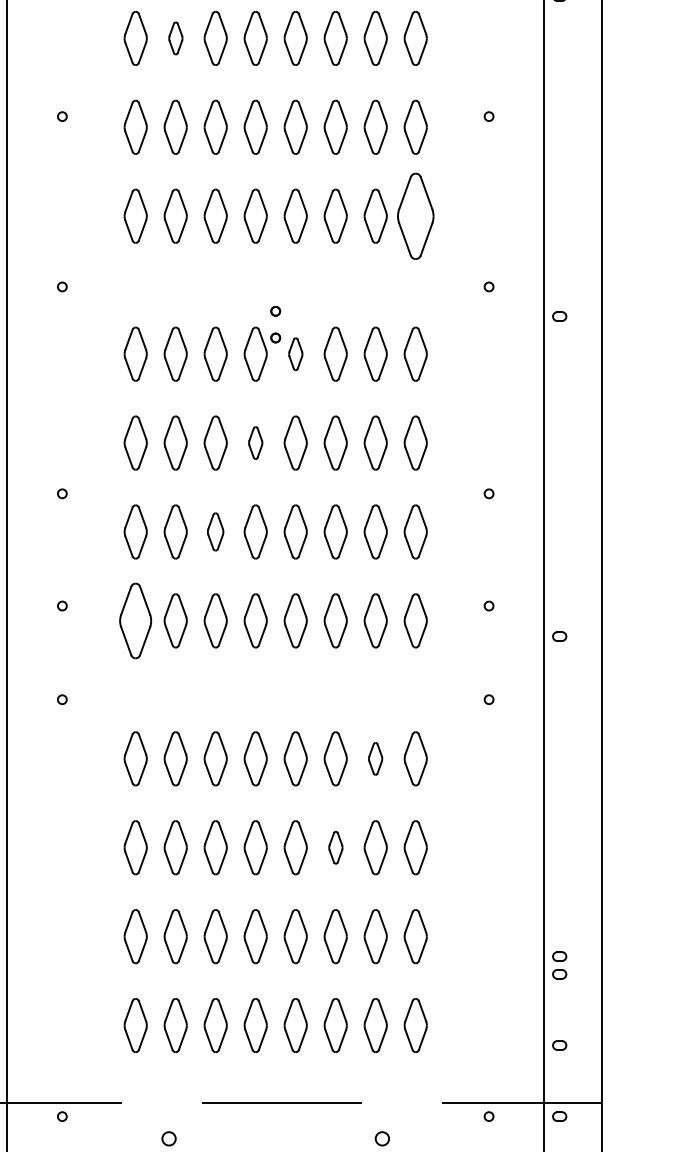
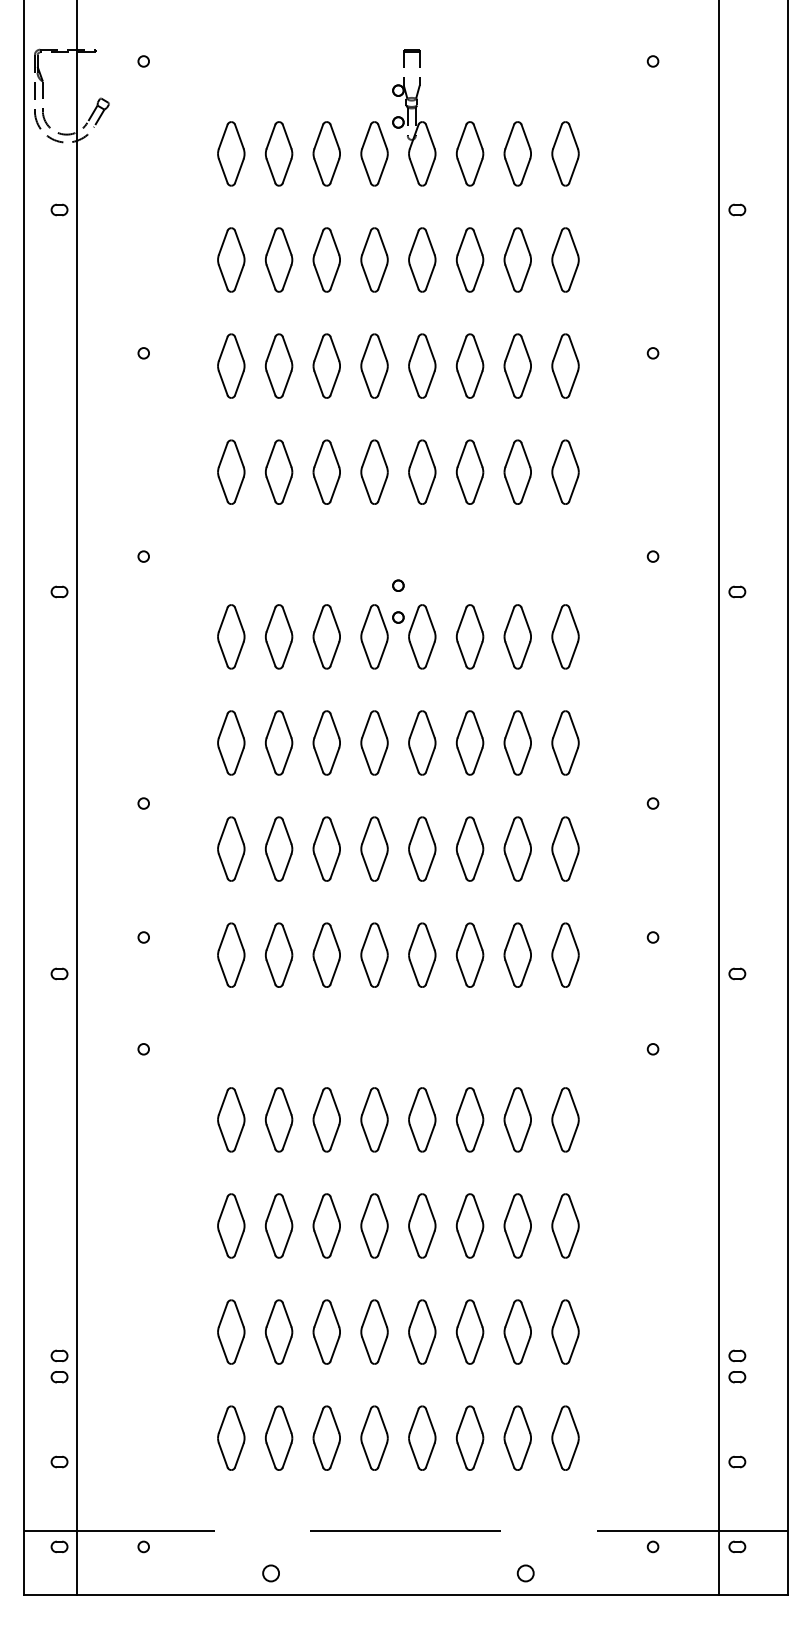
part: (176, 38) -> (279, 259), size x1.67
part: (415, 215) -> (565, 471), size x0.62
part: (295, 353) -> (422, 636), size x1.67
part: (255, 442) -> (374, 742), size x1.67
part: (215, 531) -> (326, 848), size x1.43
part: (135, 620) -> (231, 954), size x0.71
part: (375, 758) -> (517, 1119), size x1.67
part: (336, 847) -> (470, 1225), size x1.67

